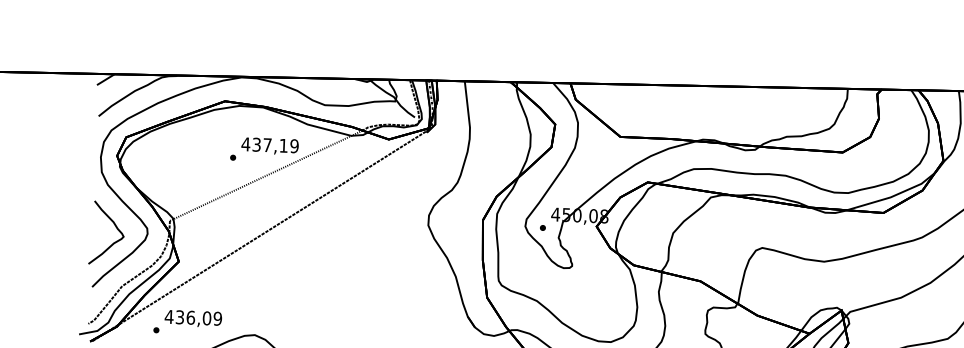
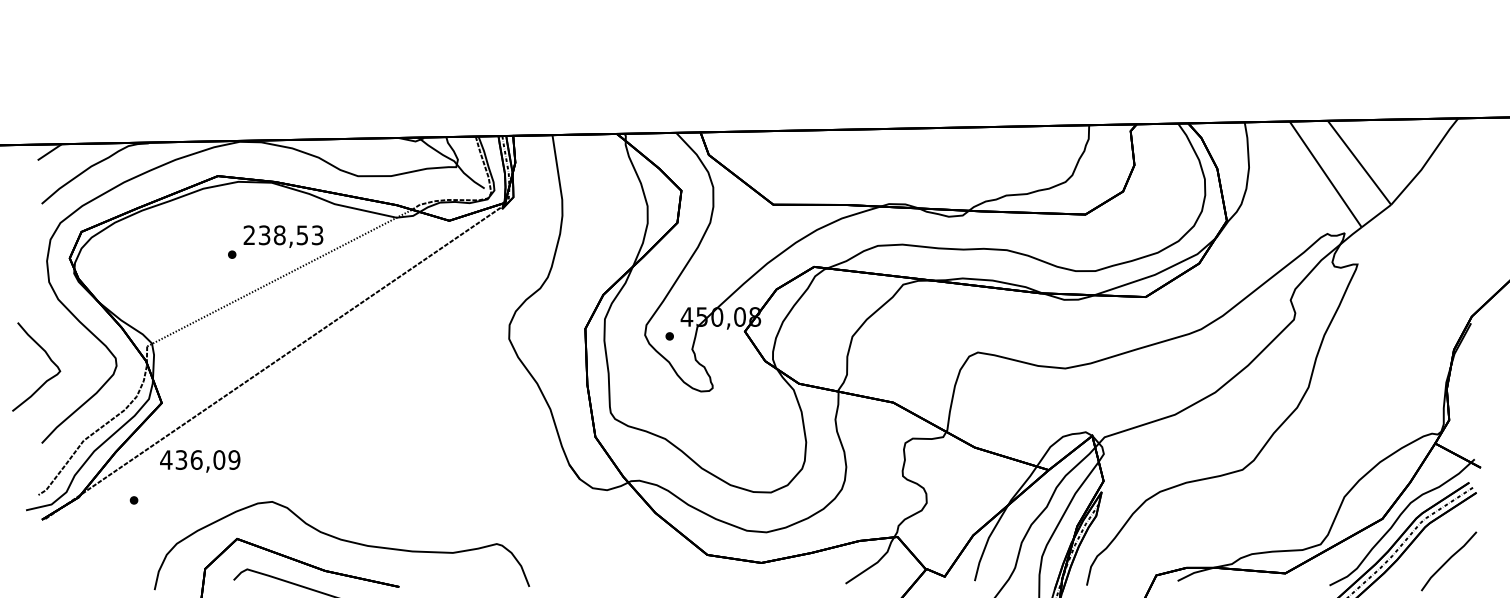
text: (270, 145) -> (283, 235), 437,19 -> 238,53
curve: (116, 228) -> (49, 359), moved
text: (193, 318) -> (200, 461), moved

